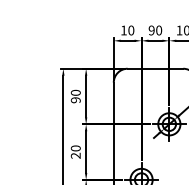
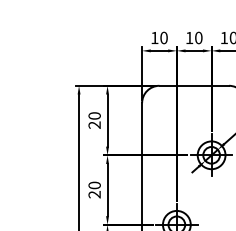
text: (151, 30) -> (189, 37), 90 -> 10
text: (75, 100) -> (94, 125), 90 -> 20

